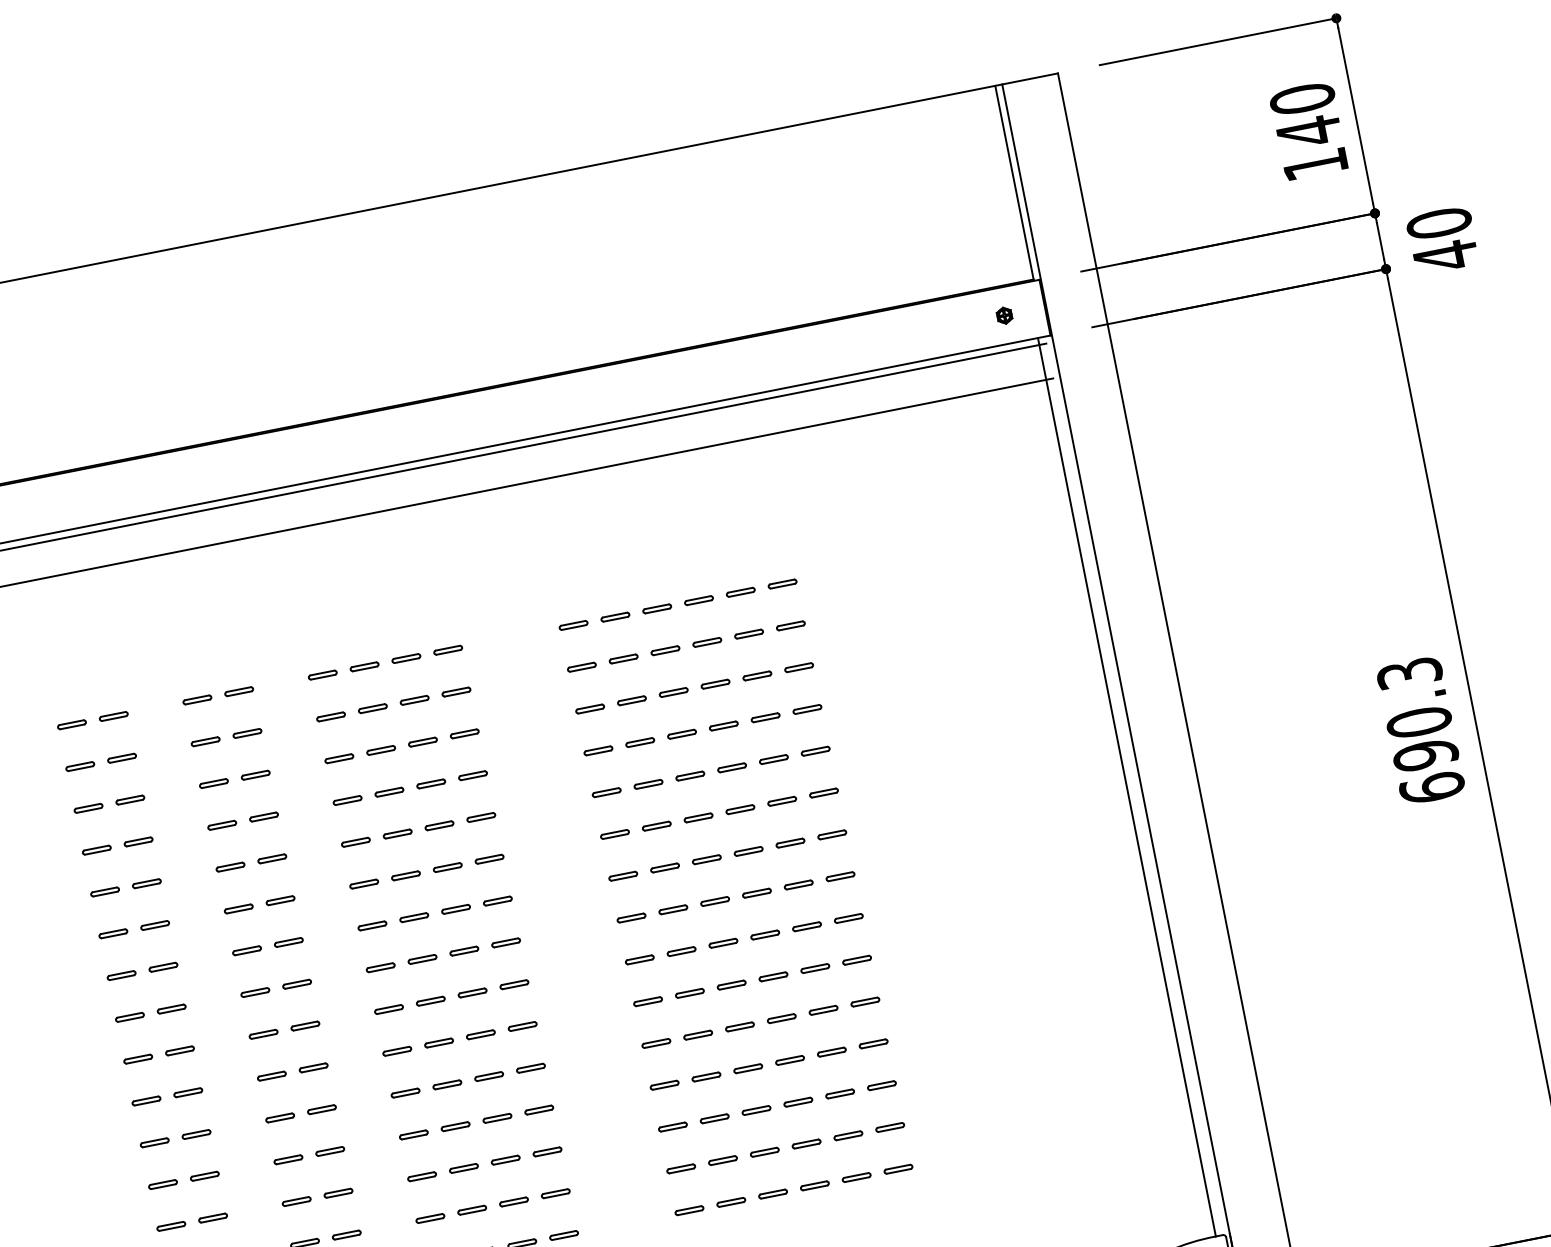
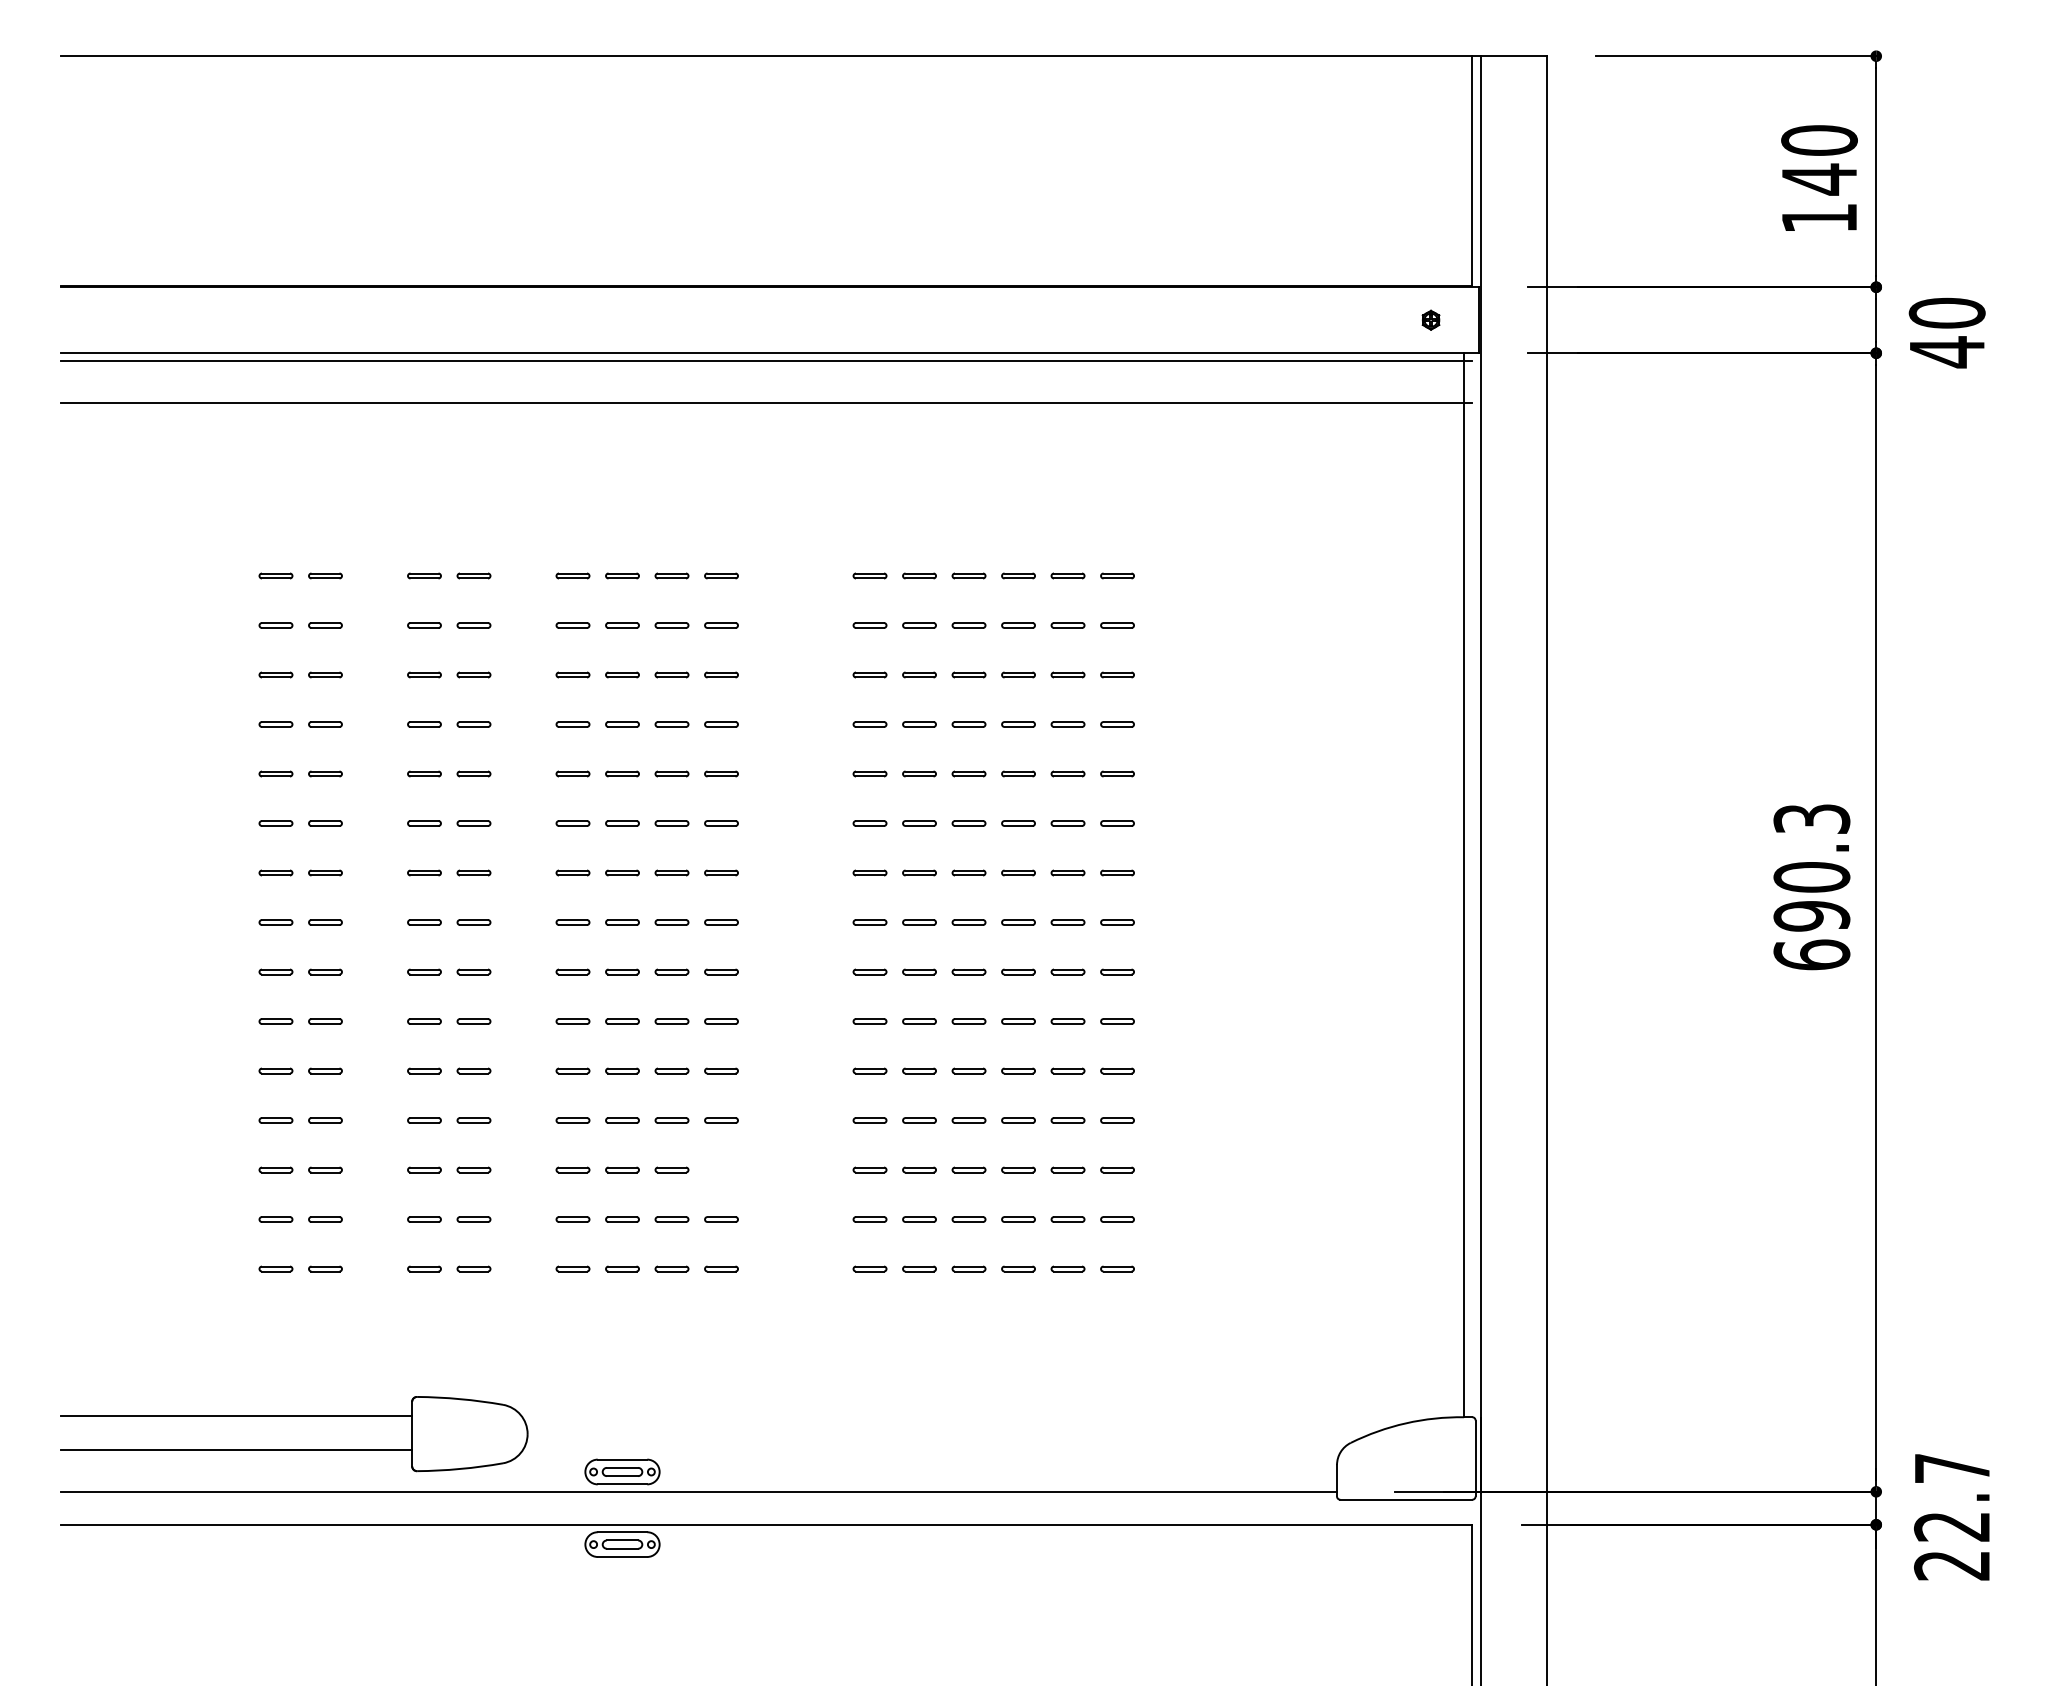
part: (547, 1151) -> (721, 1169), removed

